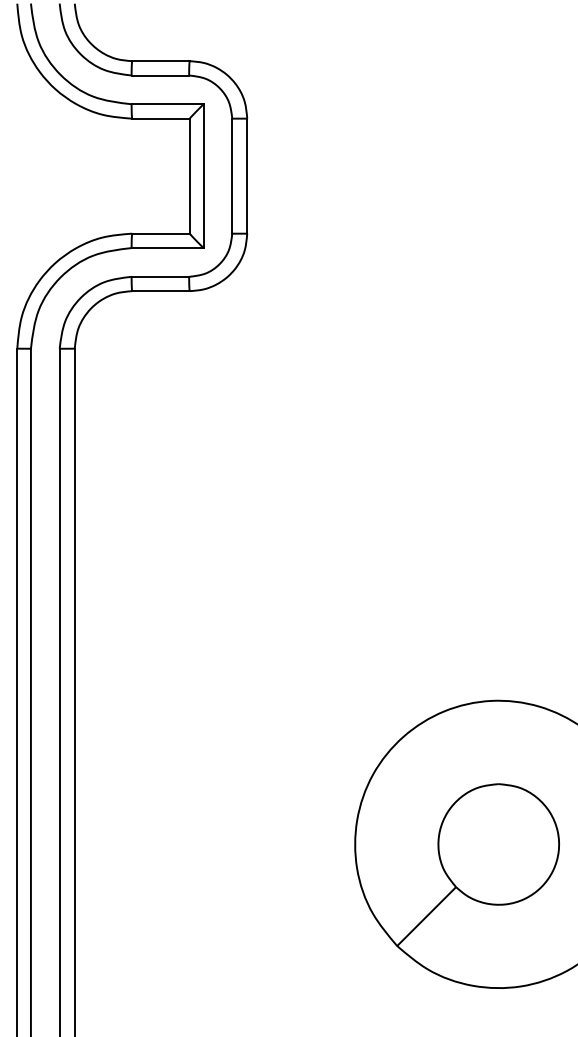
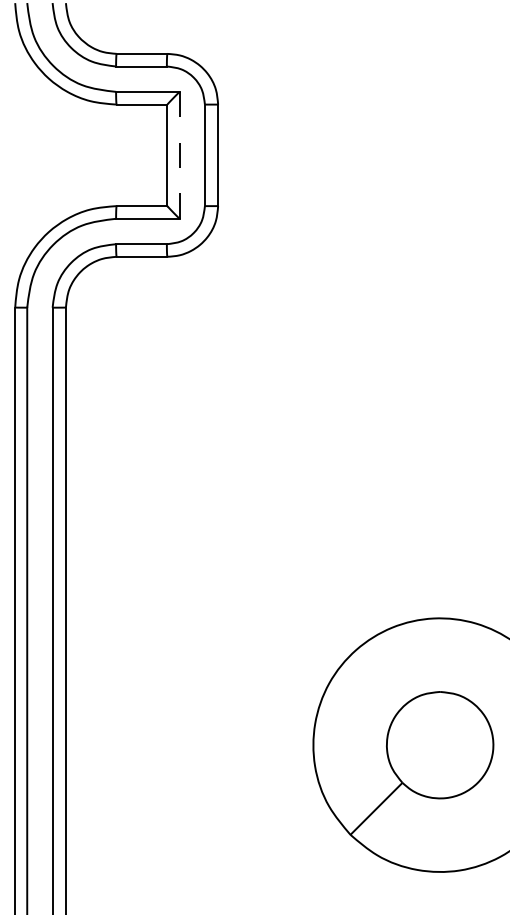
line: (203, 176) -> (179, 155), solid -> dashed

